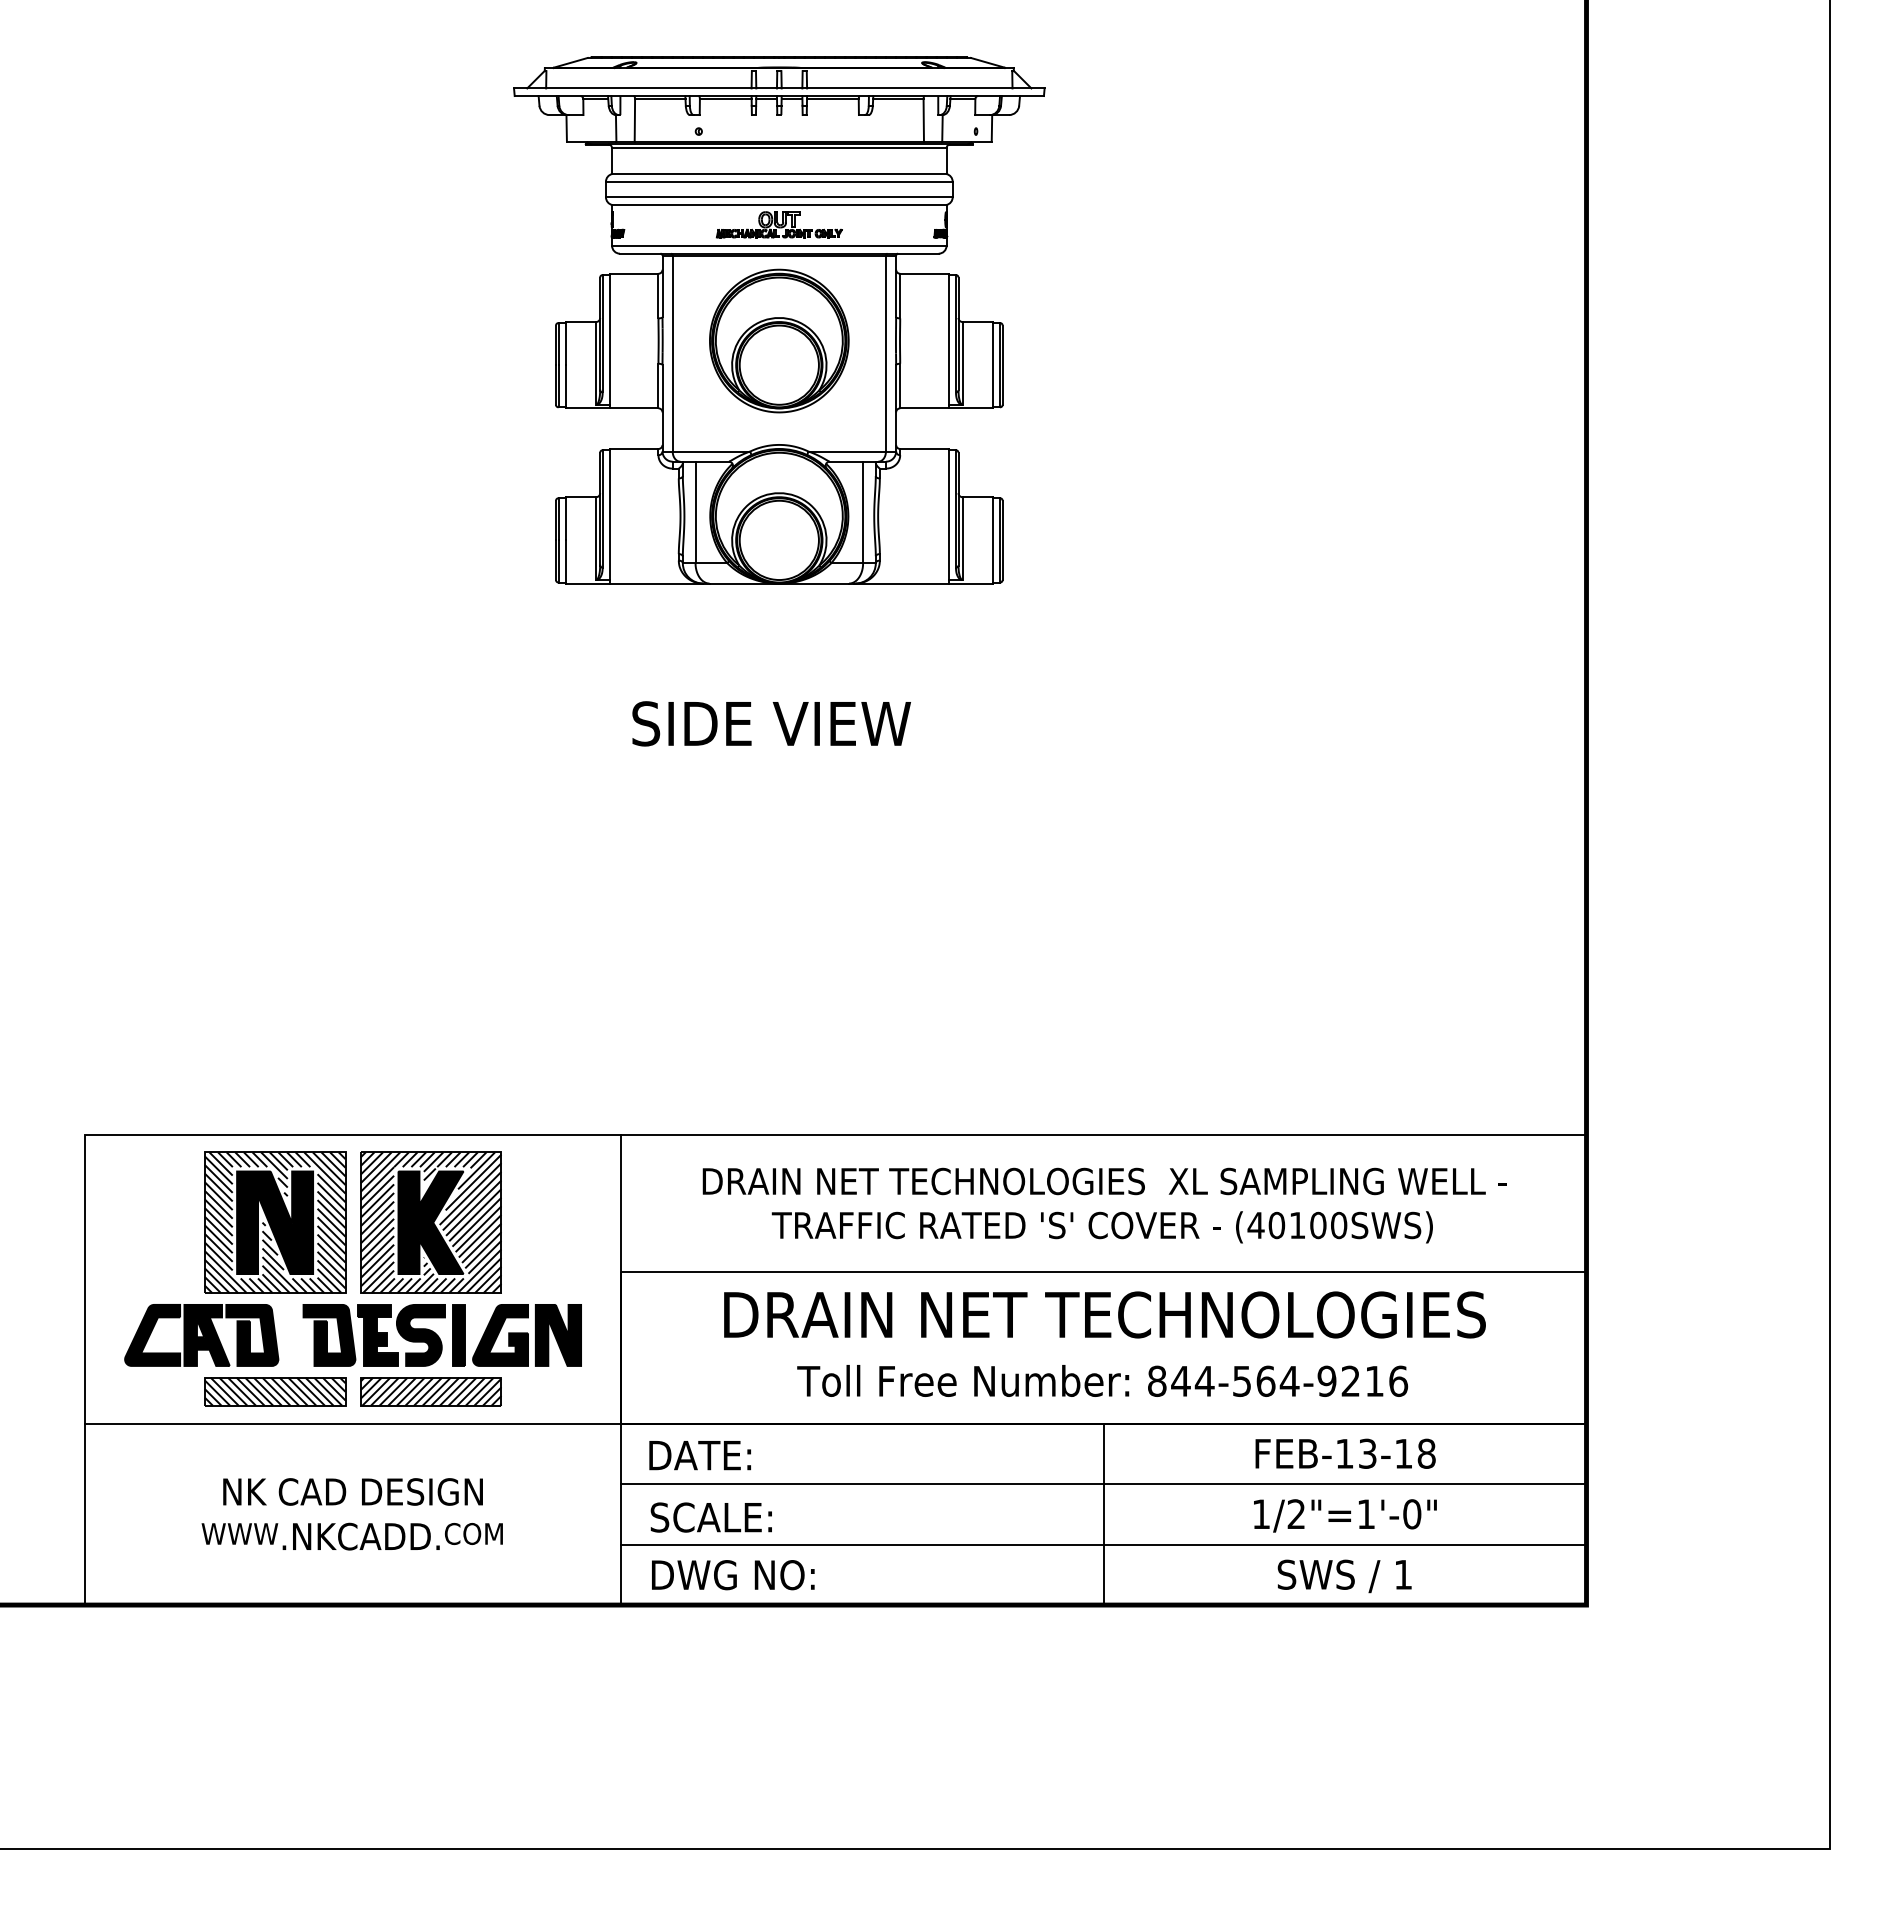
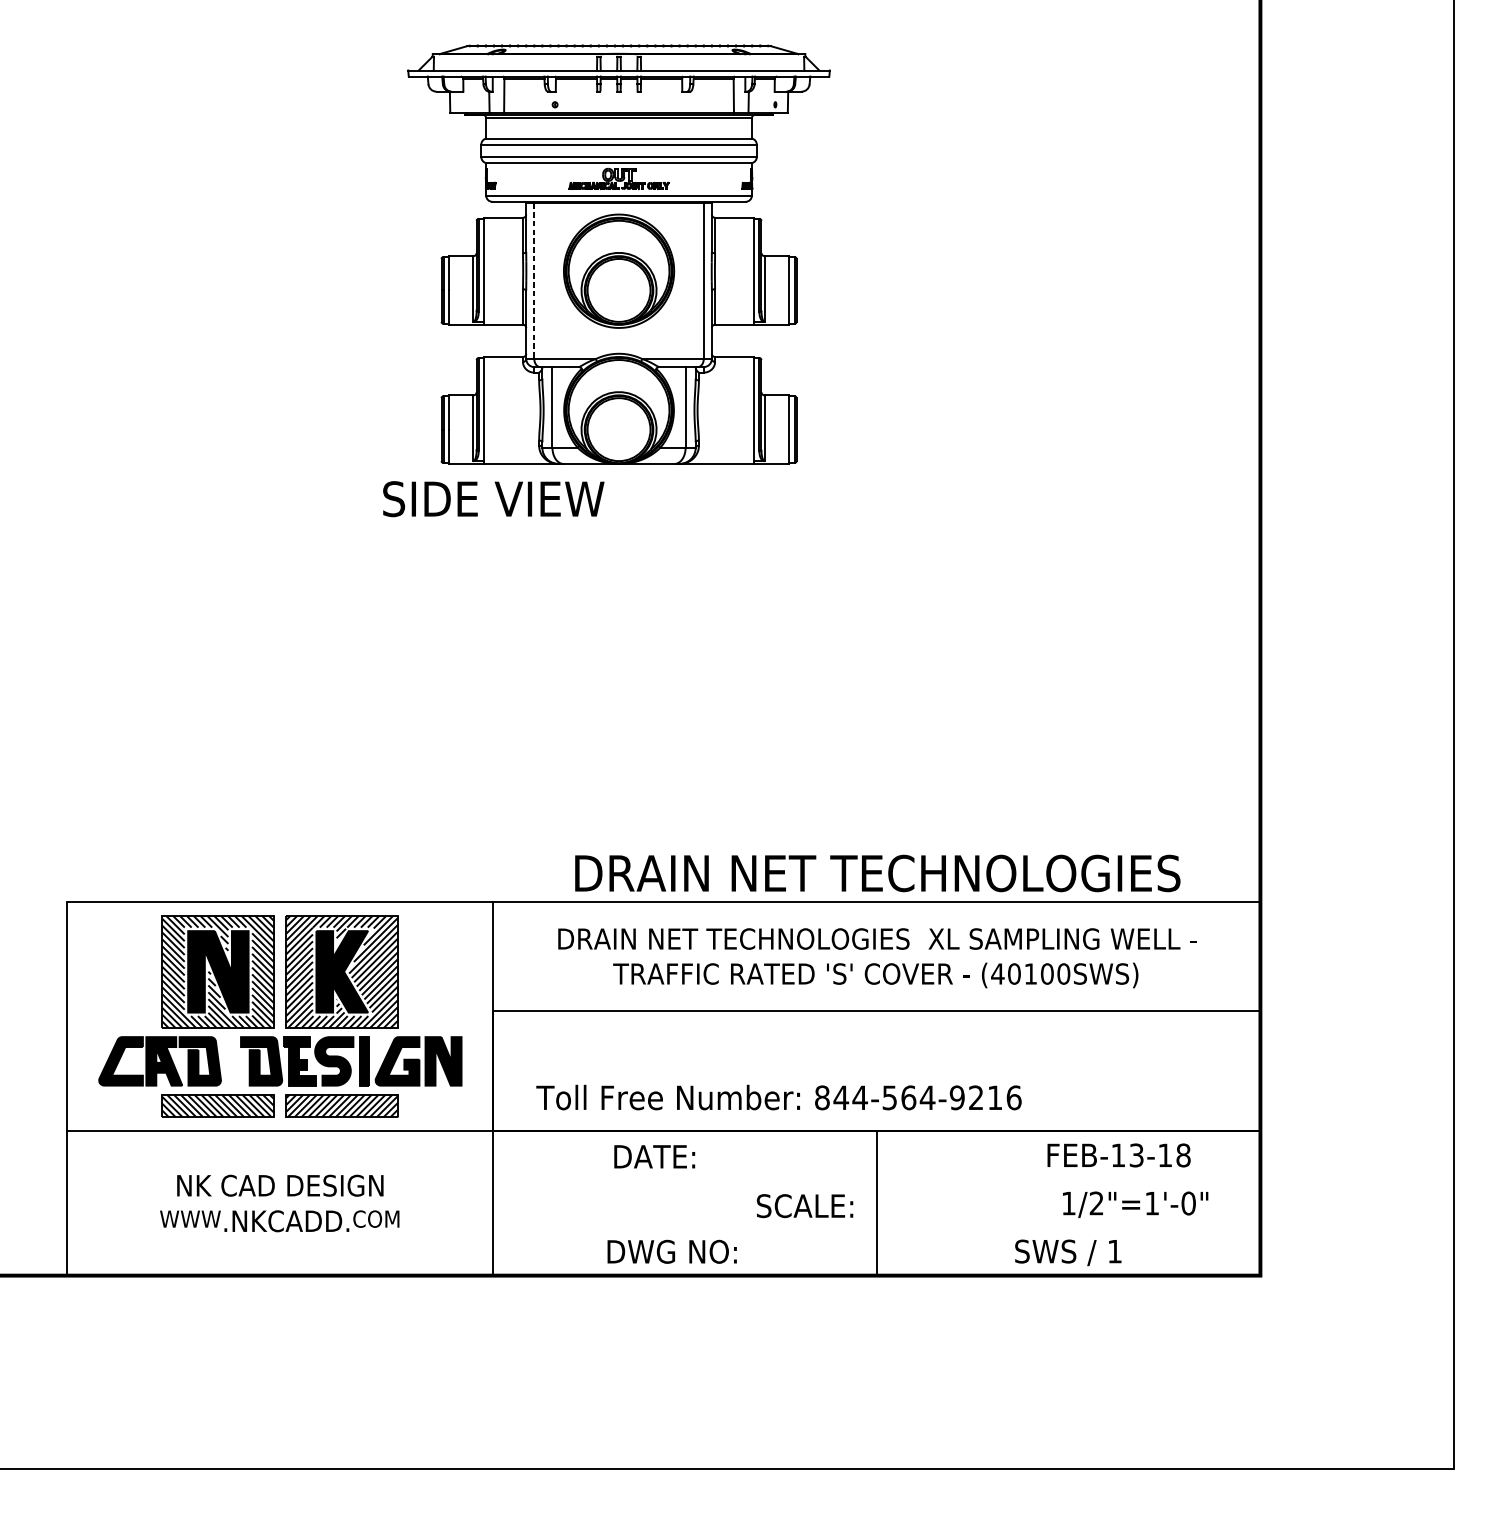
line: (672, 353) -> (534, 281), solid -> dashed
text: (771, 723) -> (493, 498), moved
text: (1104, 1314) -> (877, 873), moved
text: (1102, 1380) -> (778, 1097), moved
text: (1345, 1453) -> (1118, 1155), moved
text: (699, 1455) -> (654, 1156), moved
line: (1103, 1484) -> (876, 1179), removed
text: (1345, 1515) -> (1135, 1204), moved
text: (710, 1517) -> (804, 1206), moved
line: (1103, 1544) -> (876, 1227), removed
text: (733, 1575) -> (672, 1252), moved

